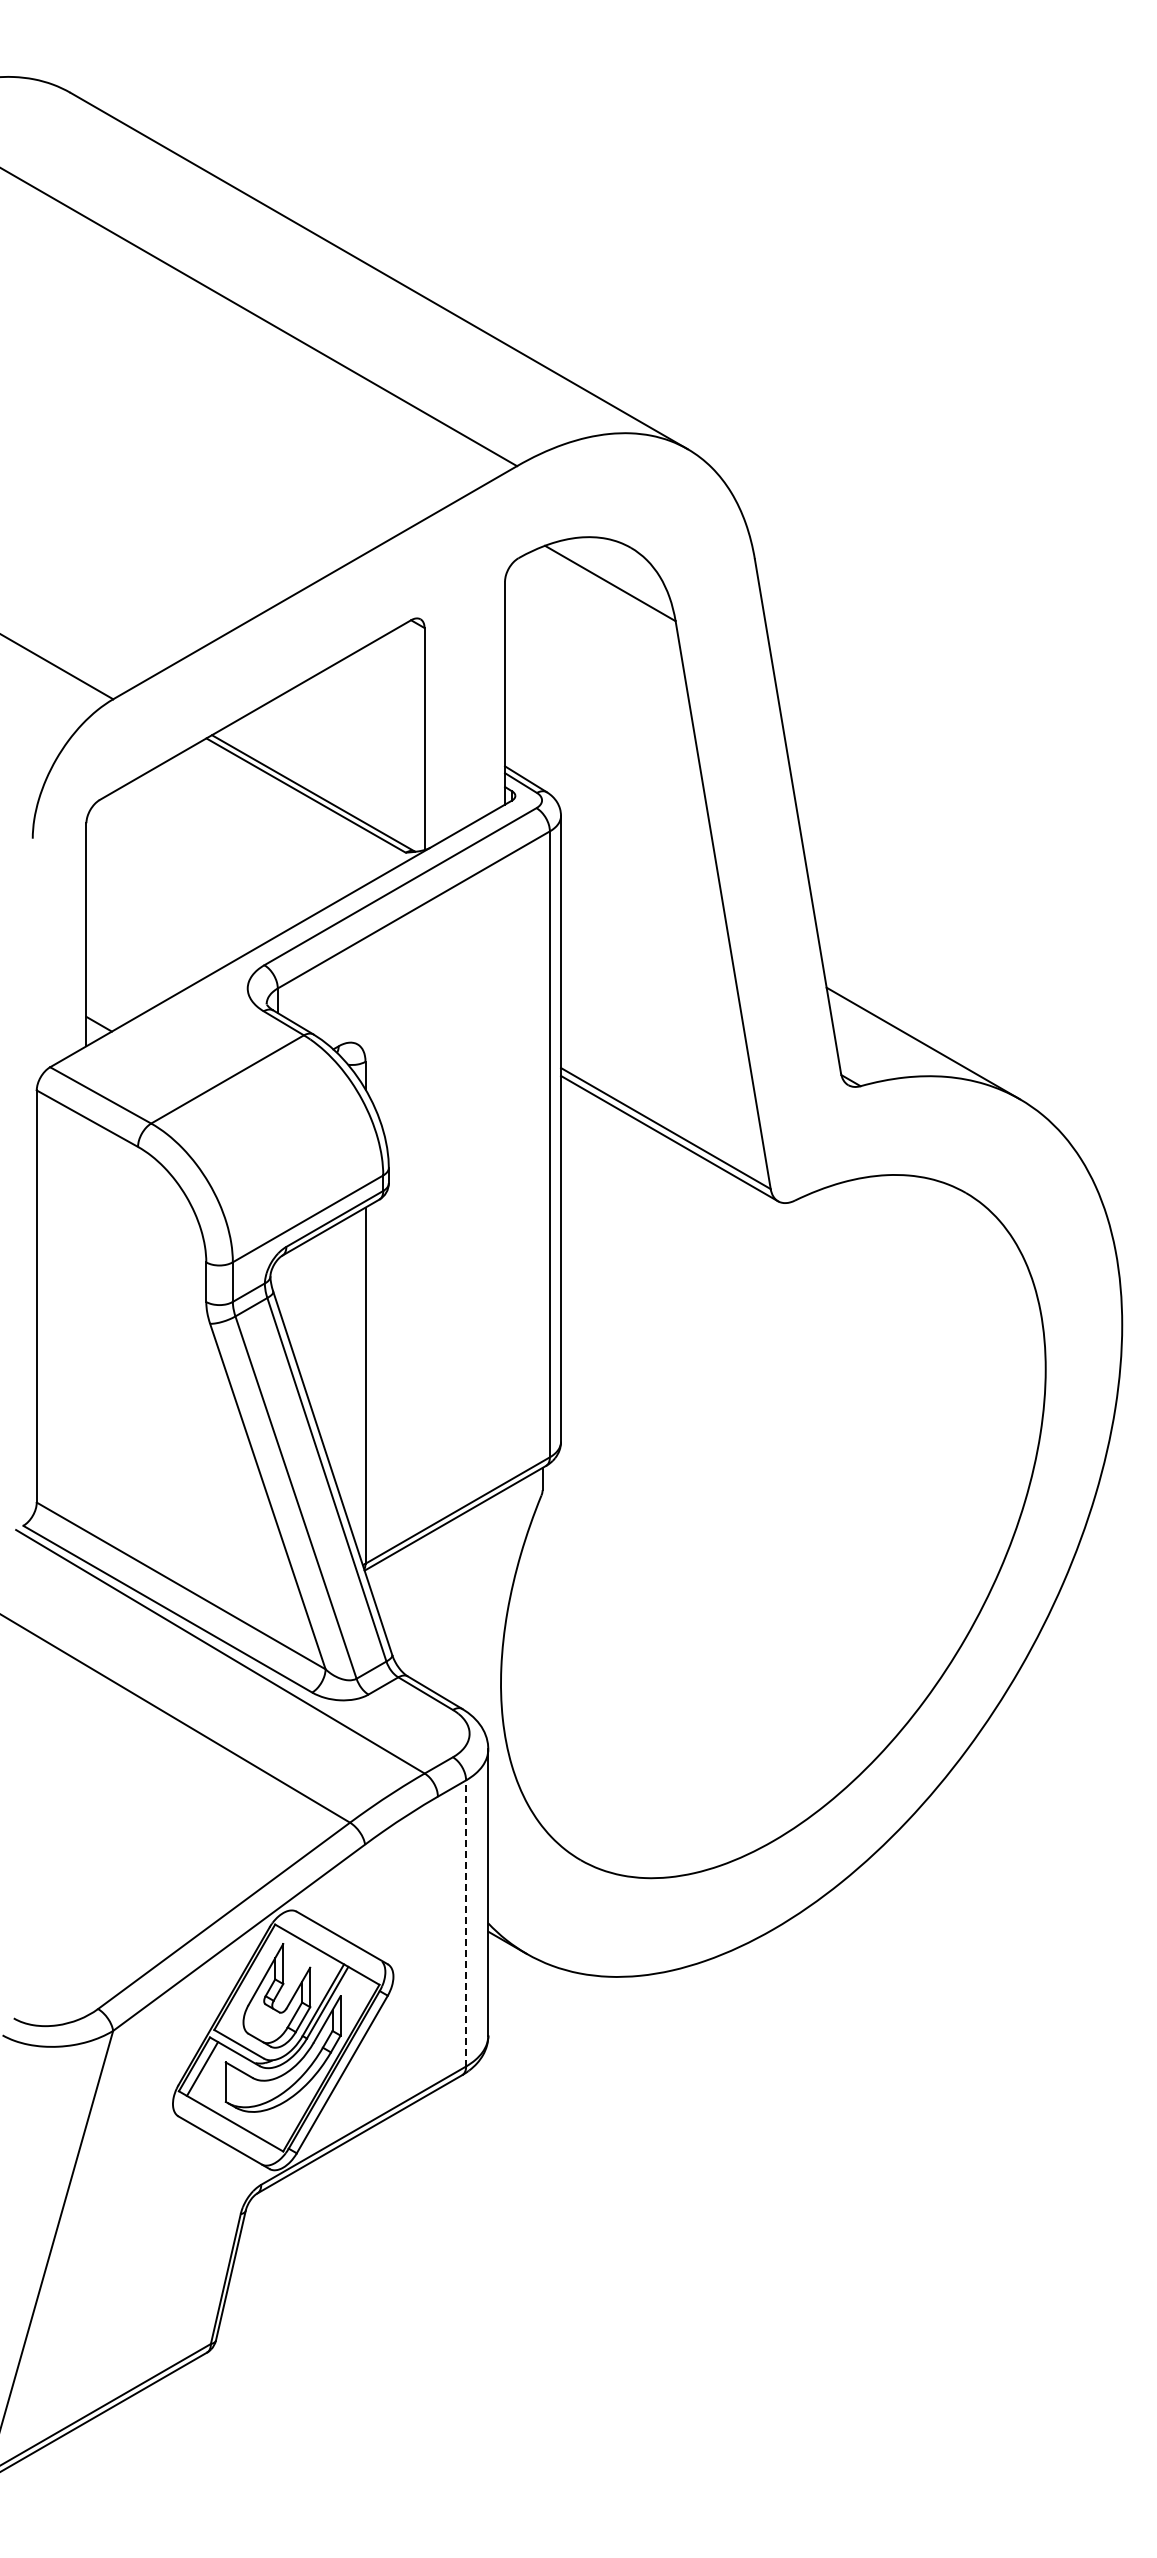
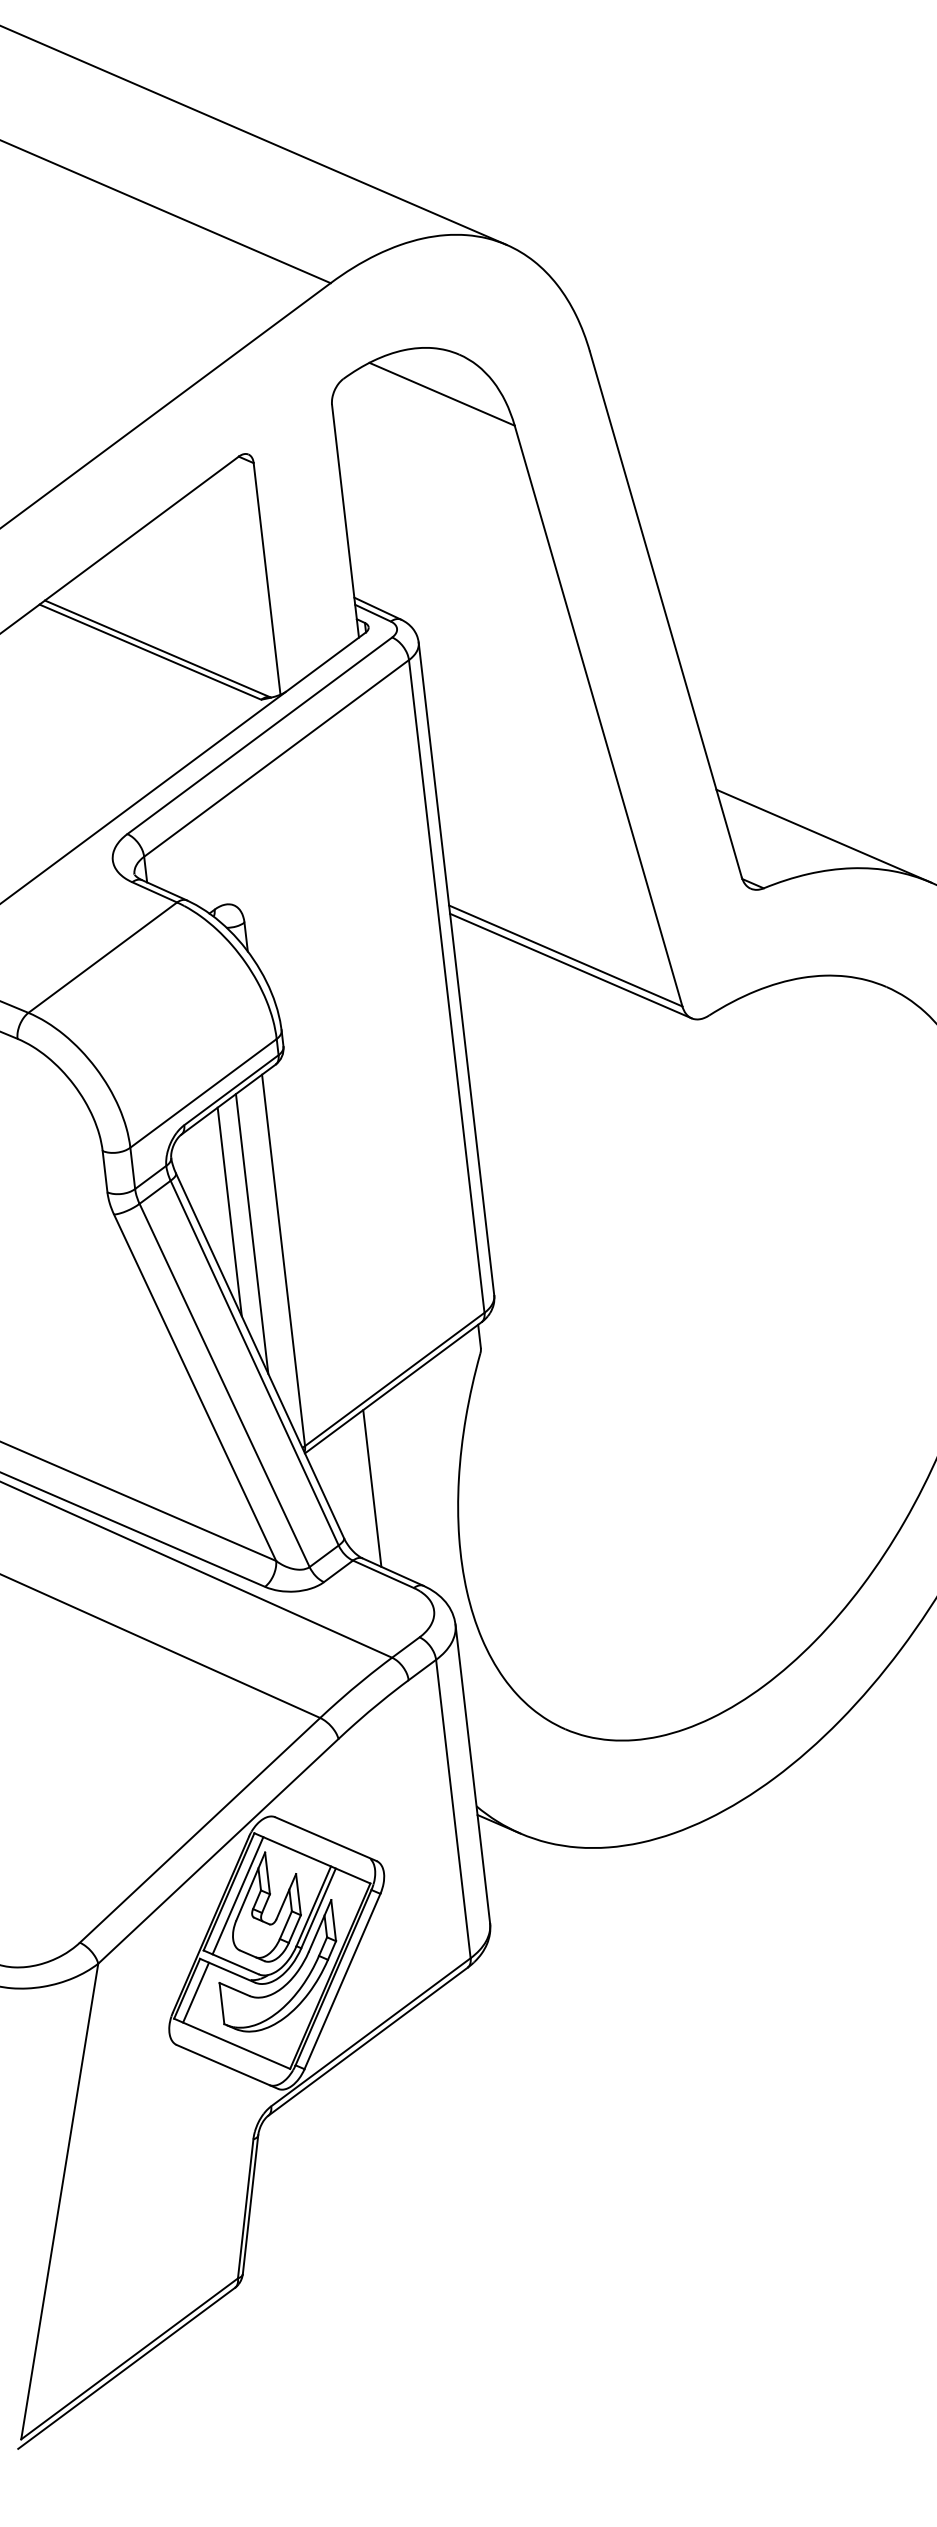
line: (319, 1333) -> (229, 1211), added
line: (338, 1357) -> (252, 1234), added
line: (424, 1611) -> (372, 1488), added
line: (466, 1922) -> (453, 1808), dashed -> solid
line: (252, 1981) -> (237, 1895), added

